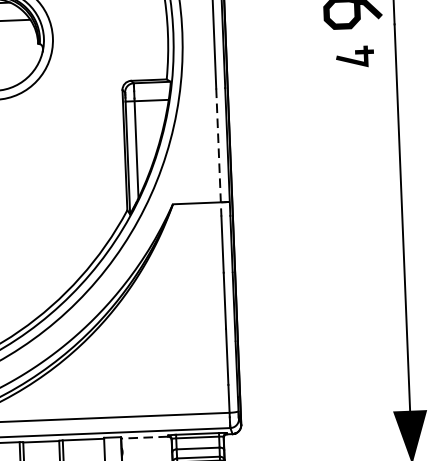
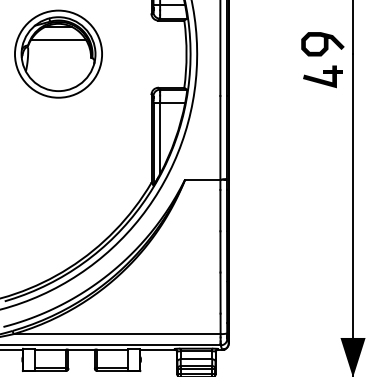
part: (354, 56) -> (322, 76), size x1.43
line: (218, 151) -> (220, 142), dashed -> solid
line: (144, 437) -> (157, 349), dashed -> solid

